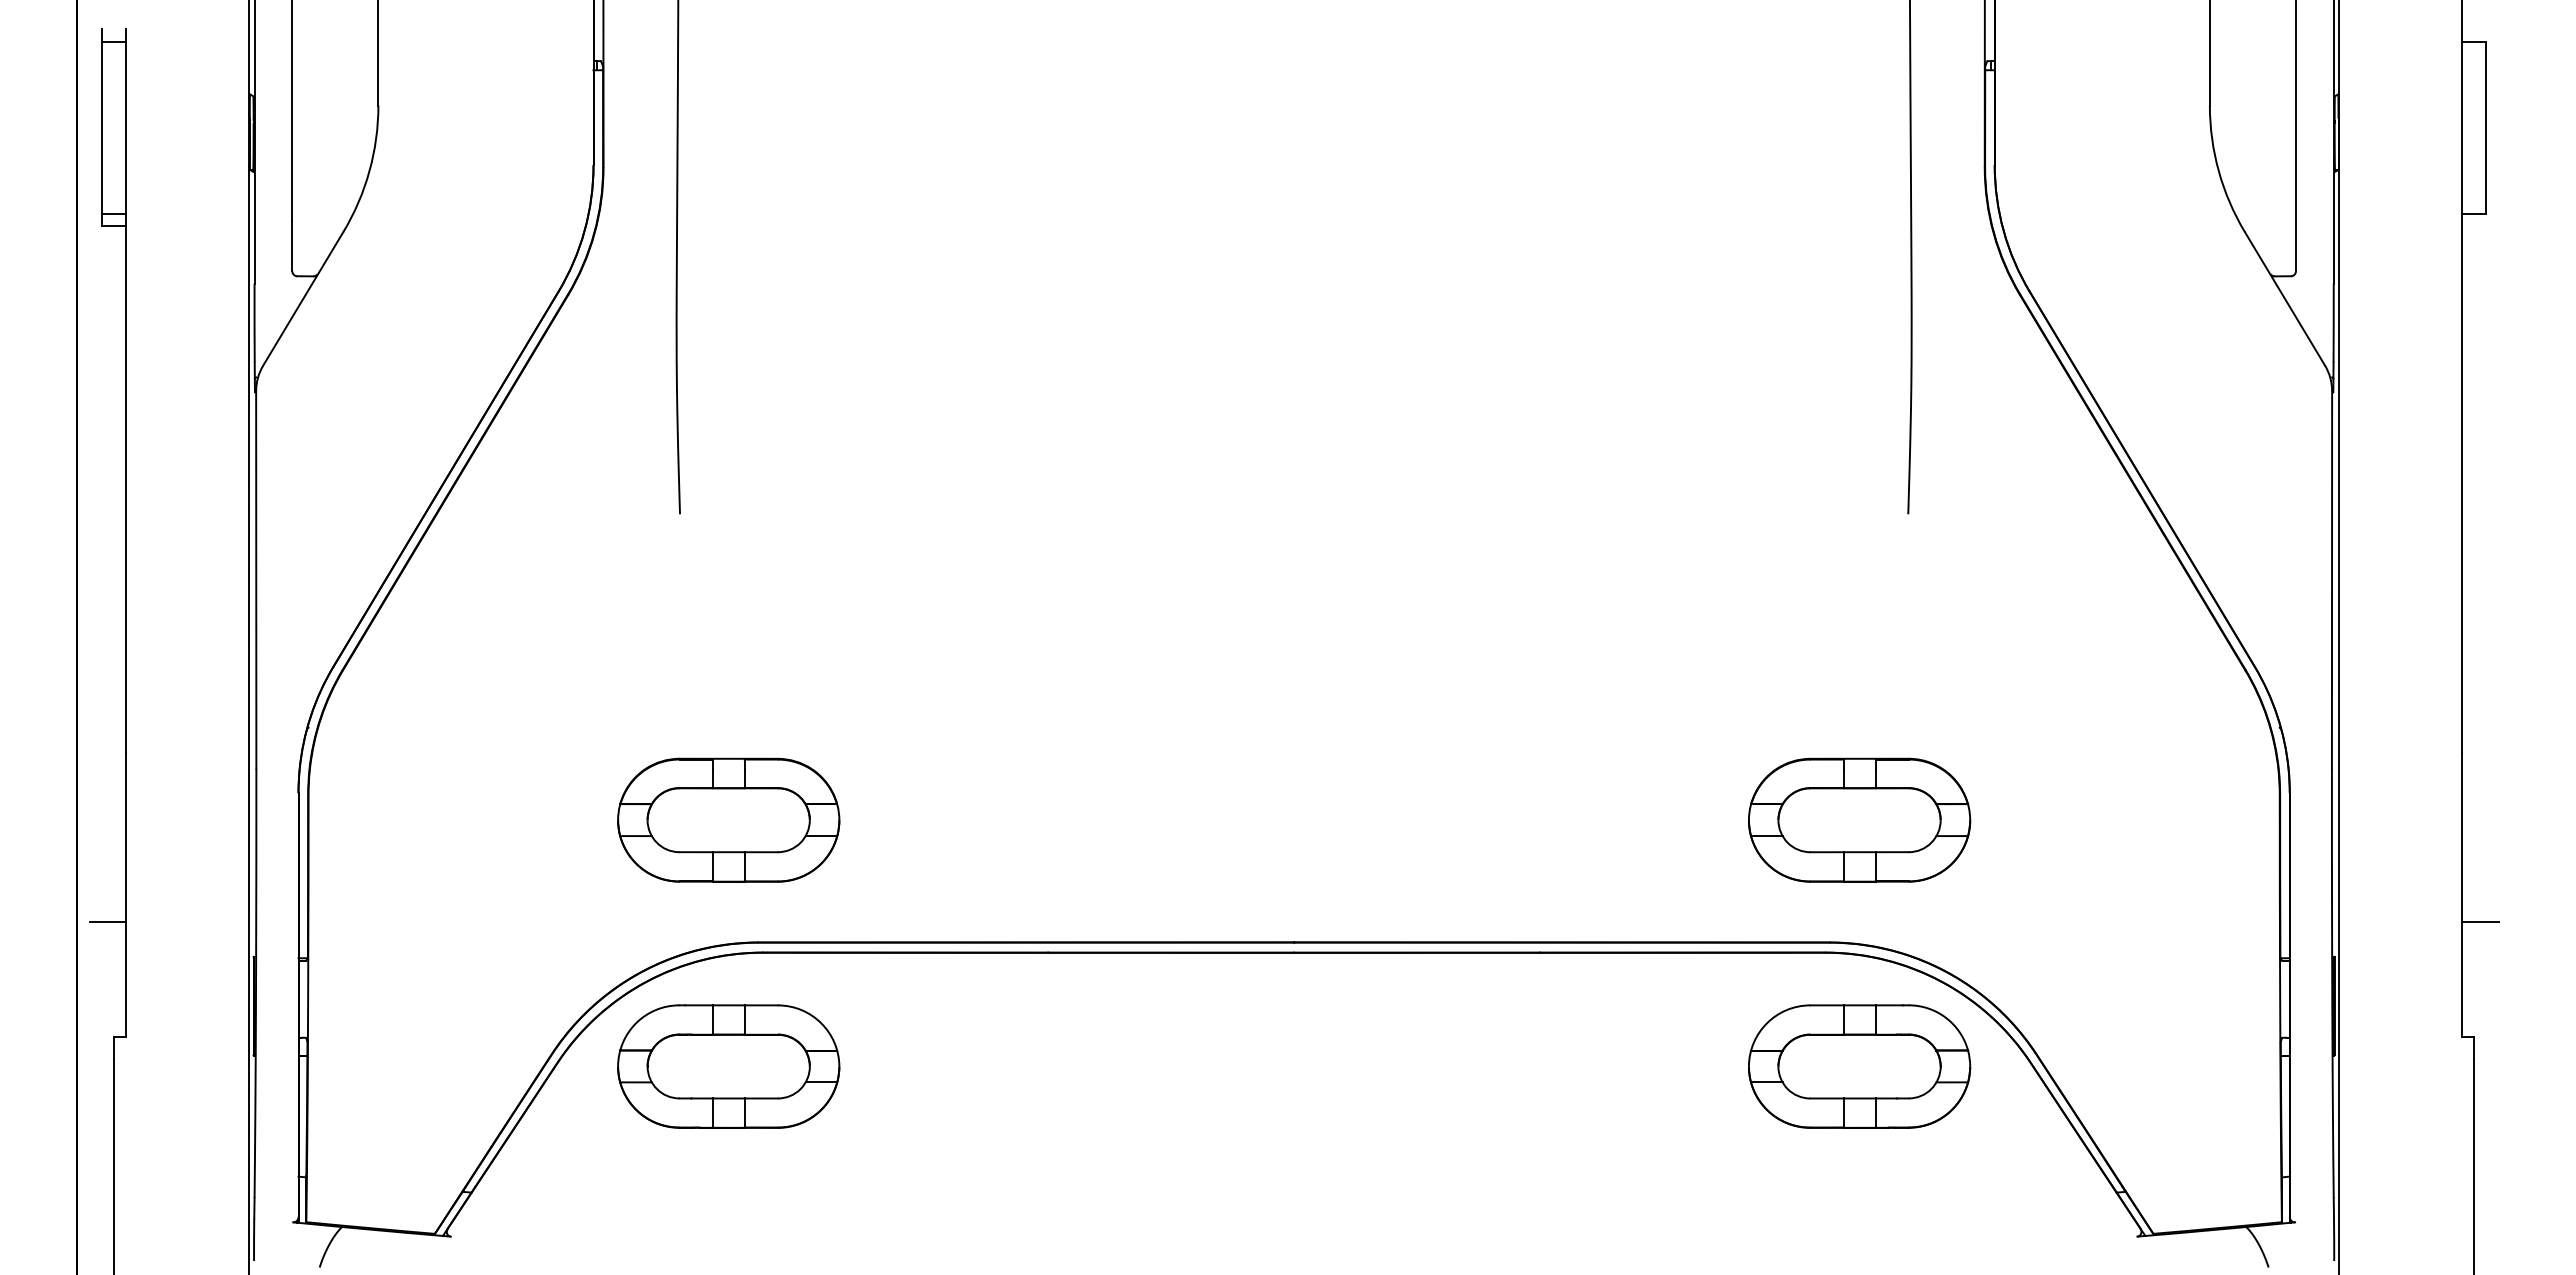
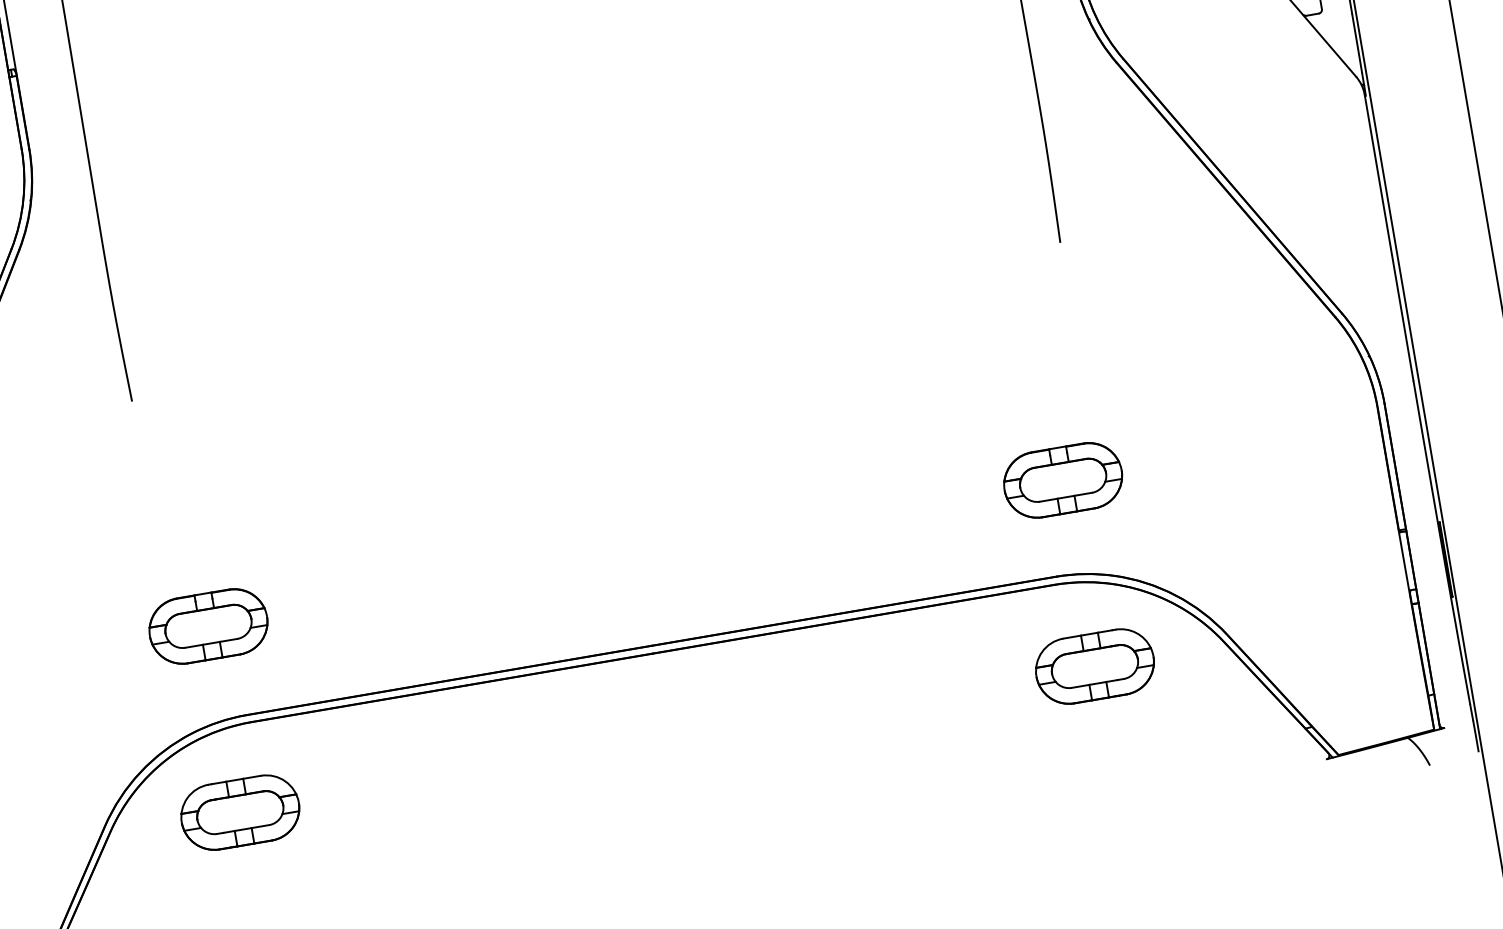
part: (728, 819) -> (208, 625), size x0.7
part: (1859, 819) -> (1062, 479), size x0.7
part: (728, 1066) -> (240, 812), size x0.7
part: (1859, 1066) -> (1094, 666), size x0.7

